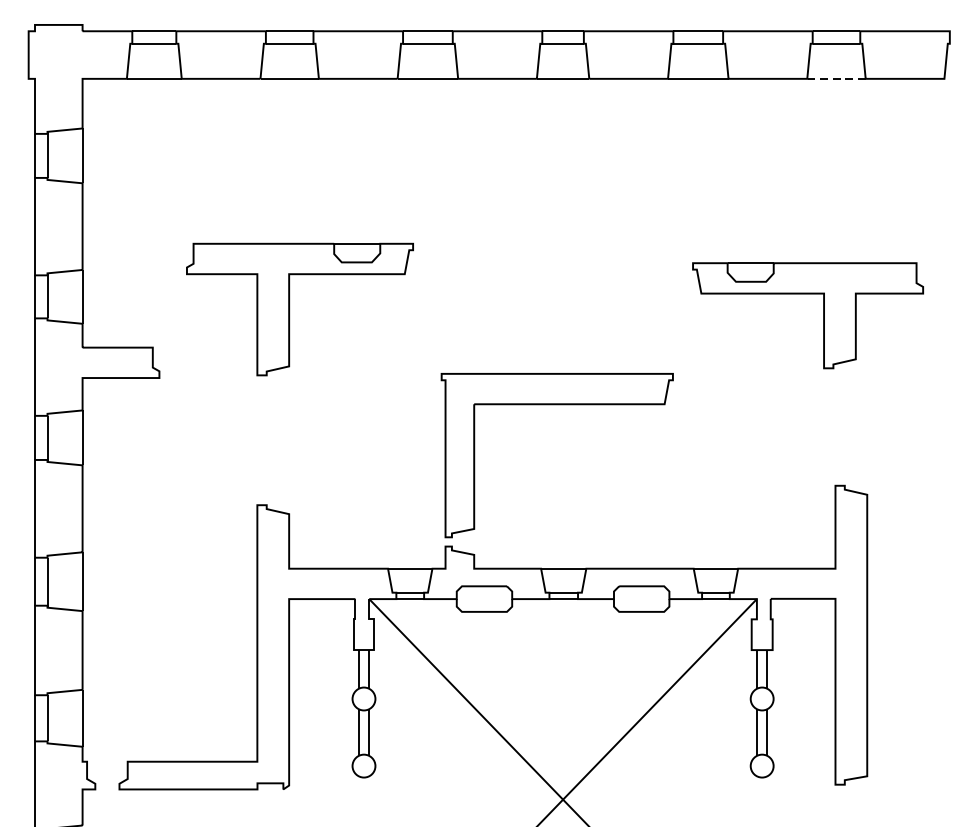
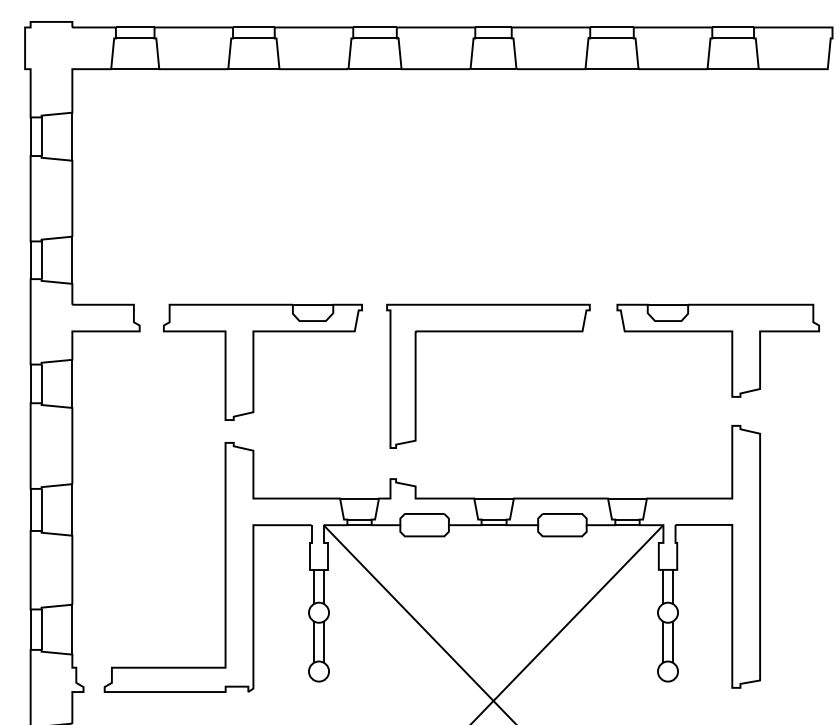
line: (836, 79) -> (733, 69), dashed -> solid
part: (290, 308) -> (254, 361), moved
part: (823, 315) -> (731, 350), moved
part: (557, 405) -> (488, 332), moved

